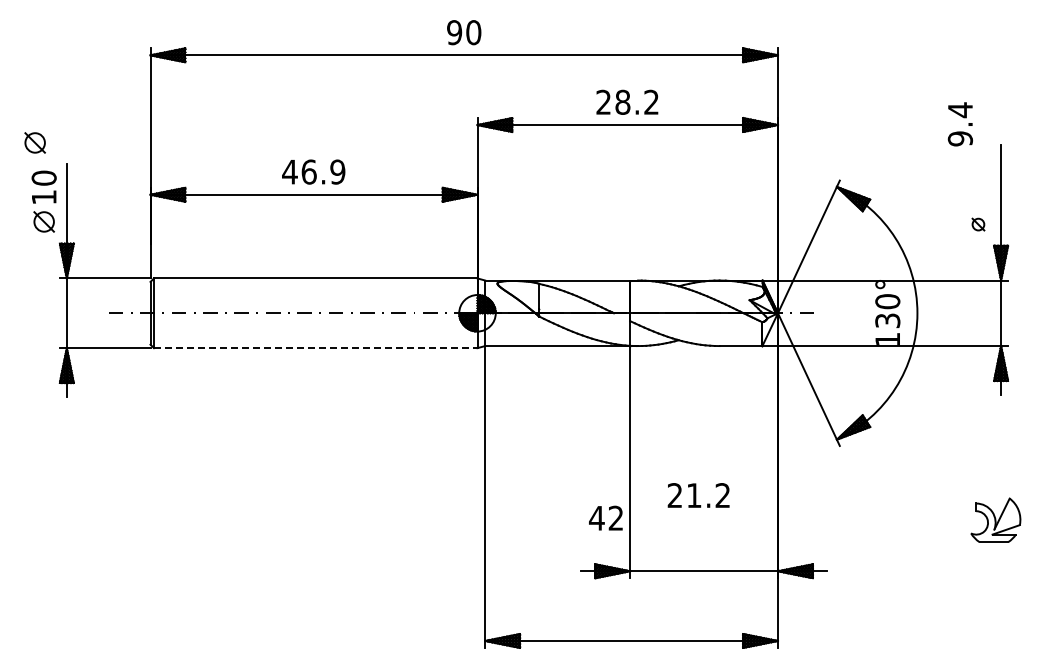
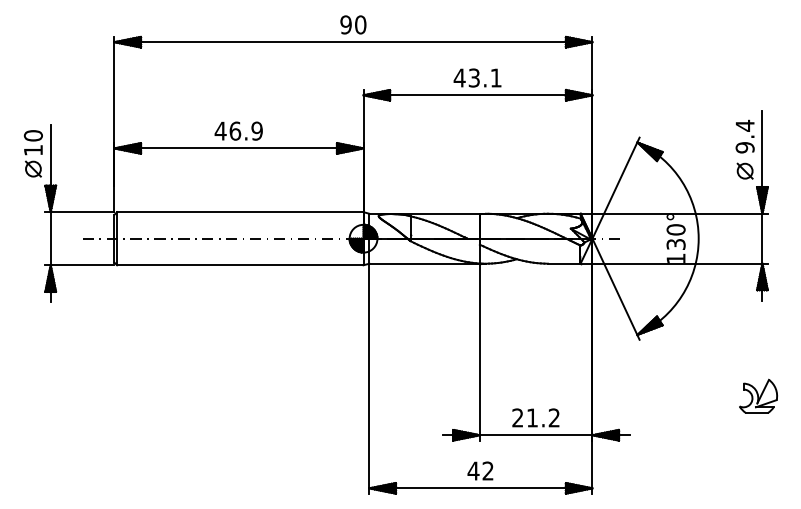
text: (626, 101) -> (477, 77), 28.2 -> 43.1
text: (959, 124) -> (744, 136), moved
part: (34, 142) -> (26, 108), removed
part: (978, 224) -> (745, 171), size x1.67
line: (315, 348) -> (240, 265), dashed -> solid
text: (698, 495) -> (535, 417), moved
text: (605, 517) -> (480, 470), moved

